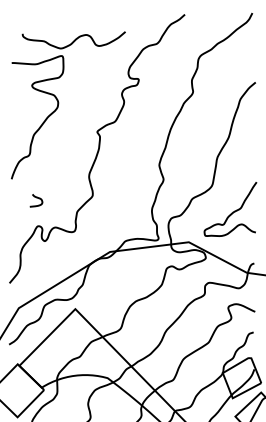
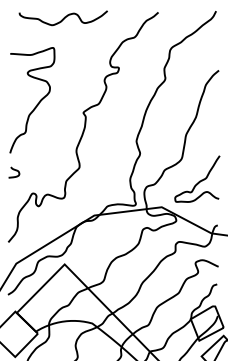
curve: (73, 40) -> (63, 18), moved
curve: (36, 198) -> (14, 170), moved

